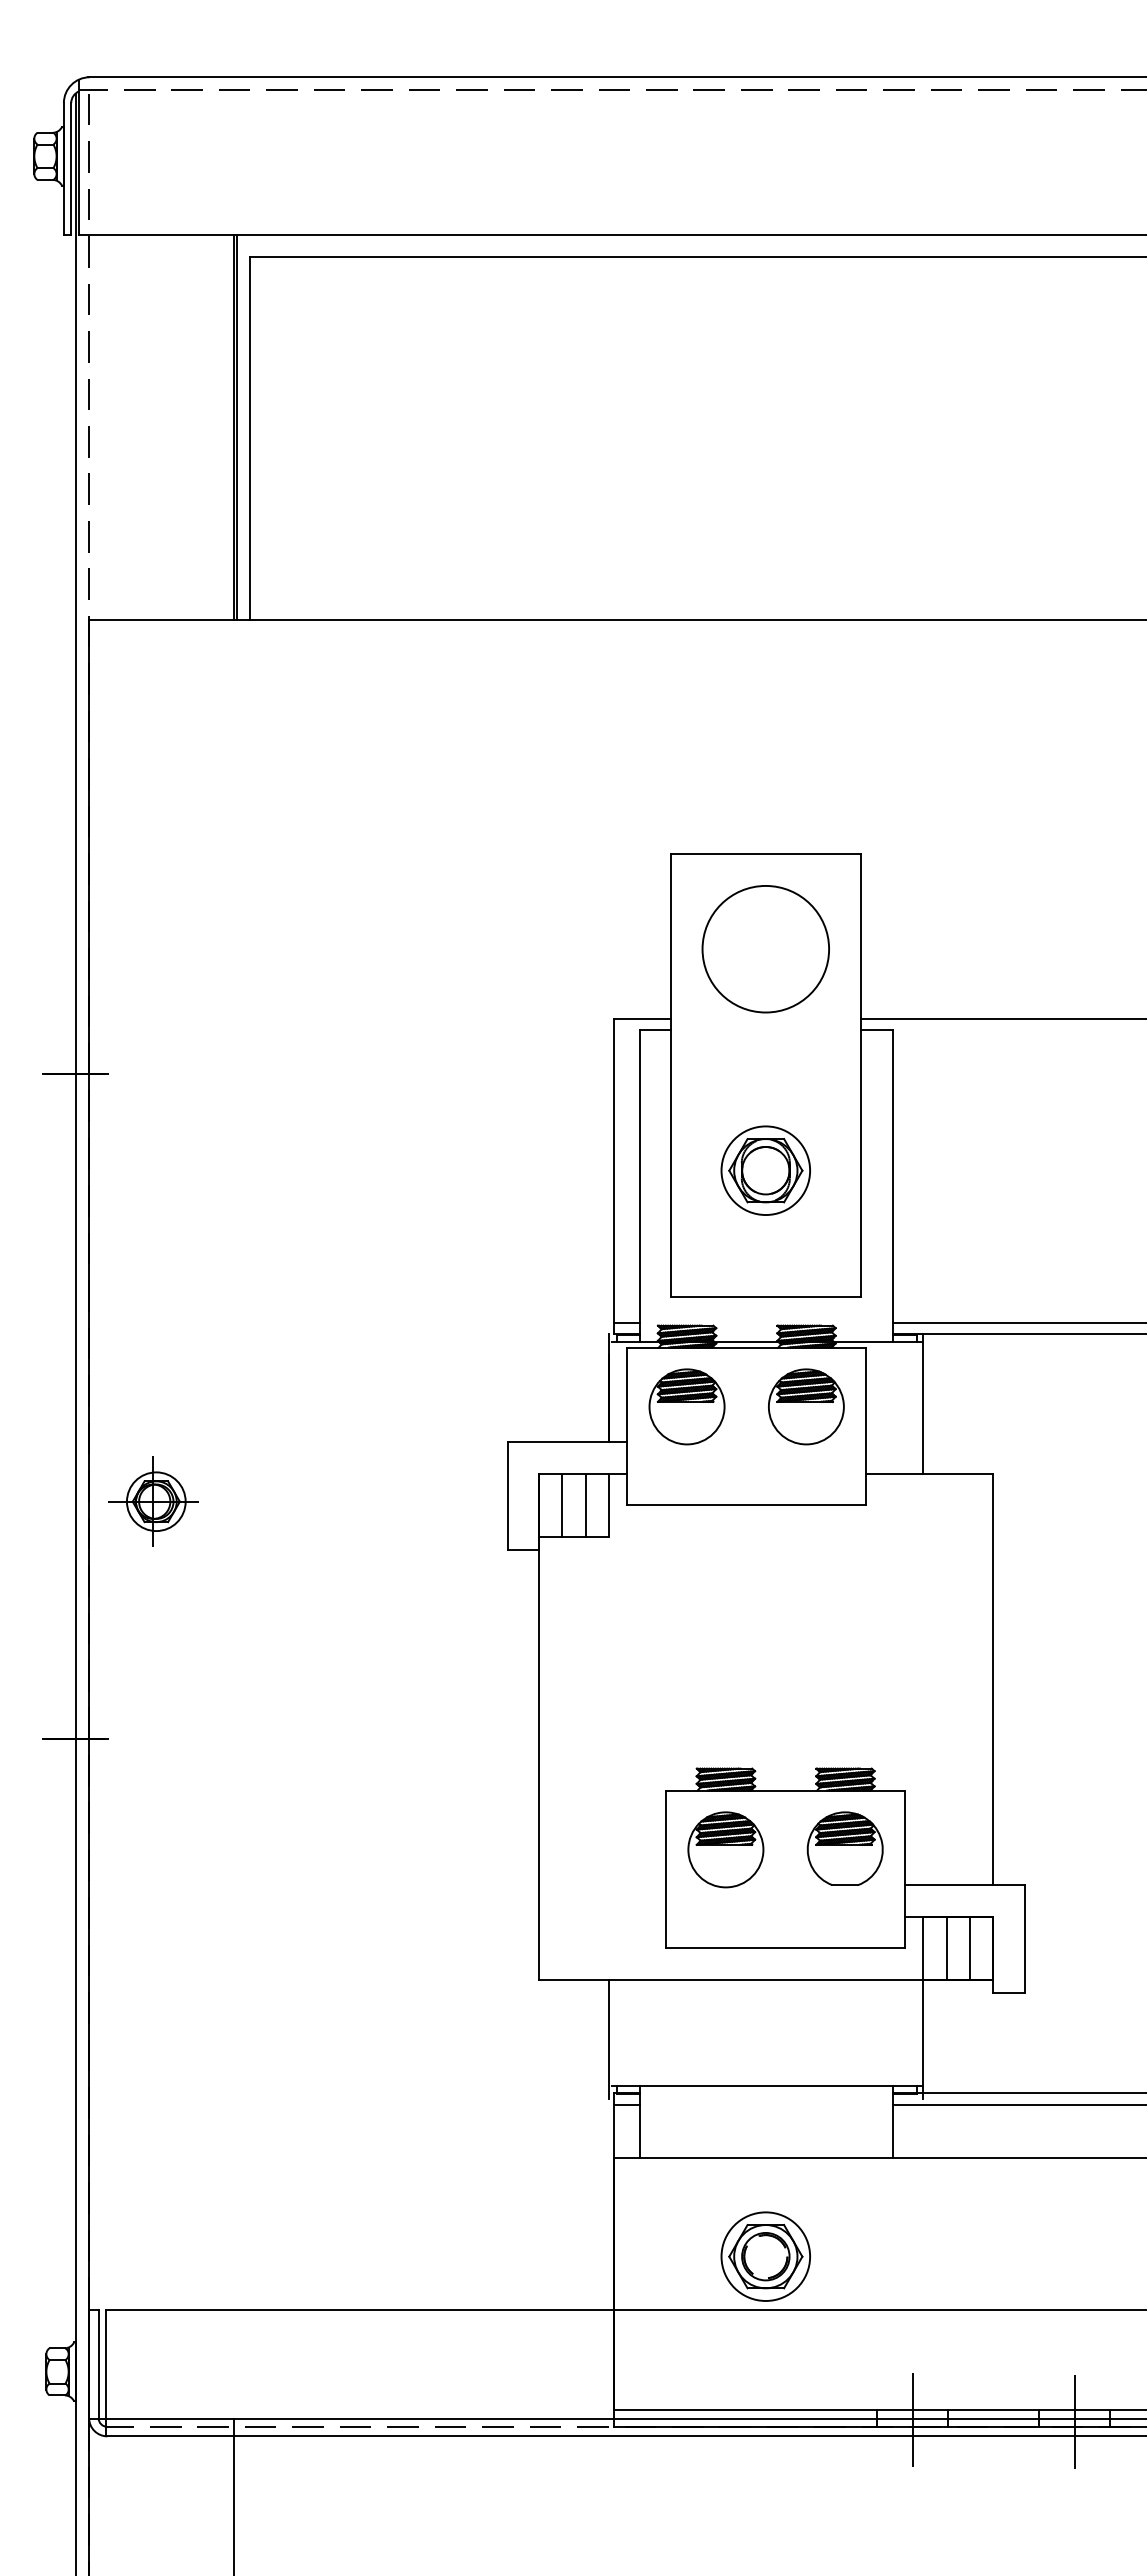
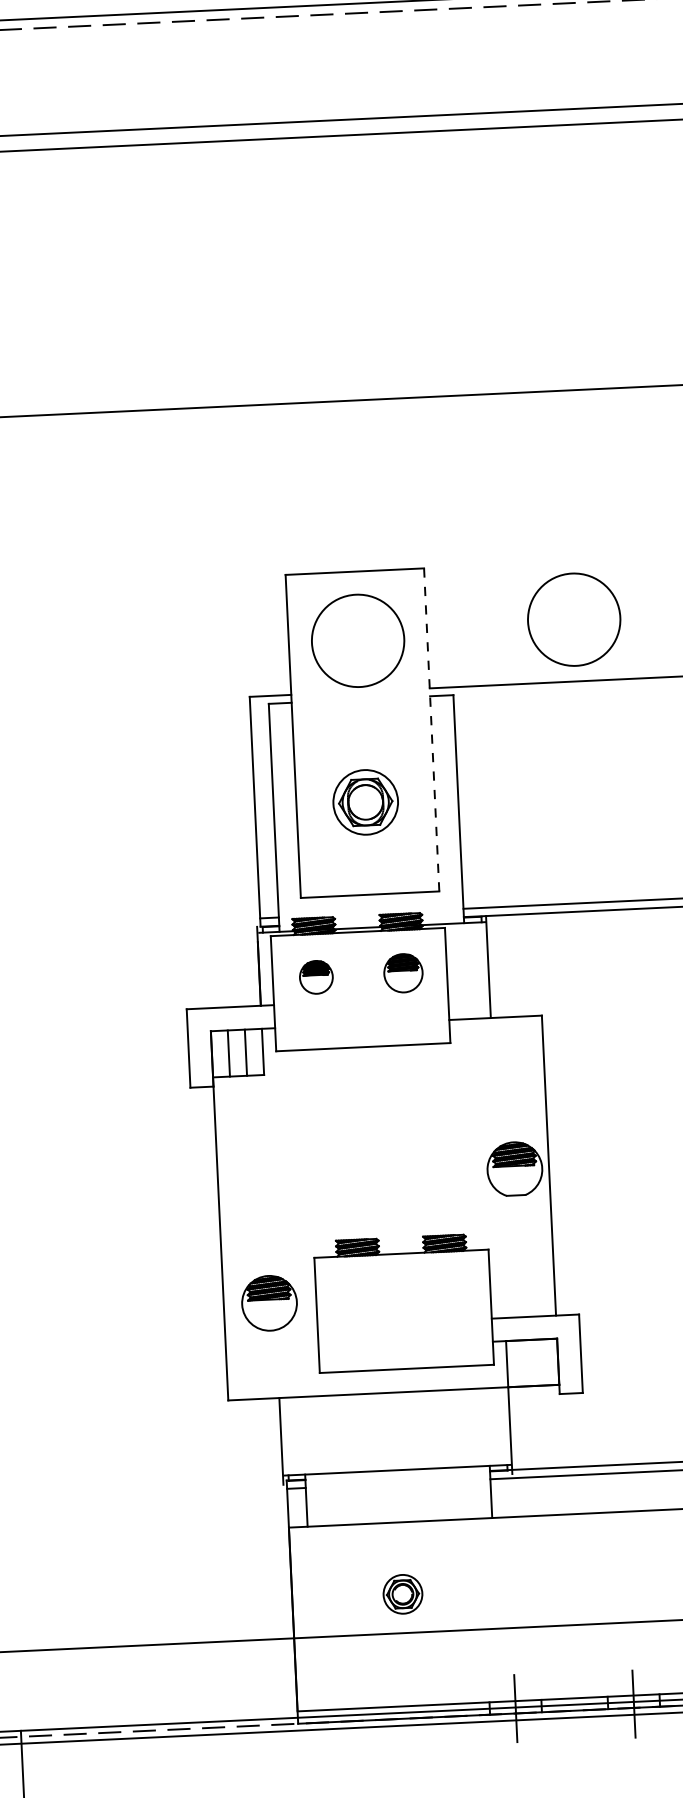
circle: (1062, 934) -> (573, 619), added
line: (860, 1076) -> (431, 730), solid -> dashed
part: (686, 1406) -> (315, 977), size x0.6
part: (806, 1406) -> (403, 972), size x0.7
part: (844, 1848) -> (514, 1168), moved
part: (725, 1849) -> (269, 1303), moved
line: (946, 1948) -> (524, 1363), removed
line: (969, 1948) -> (541, 1362), removed
part: (765, 2256) -> (402, 1594), size x0.6

